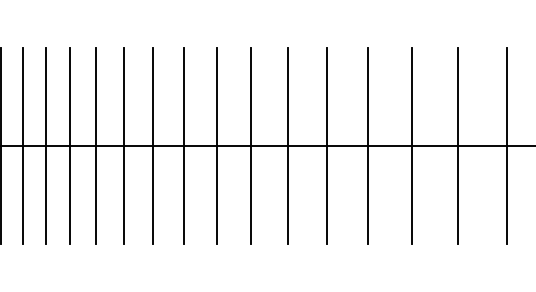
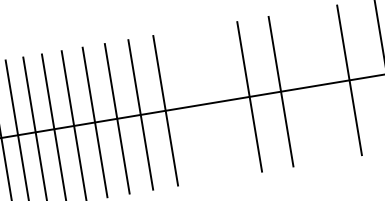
line: (251, 145) -> (192, 106), removed
line: (288, 145) -> (220, 101), removed
line: (411, 145) -> (313, 85), removed

